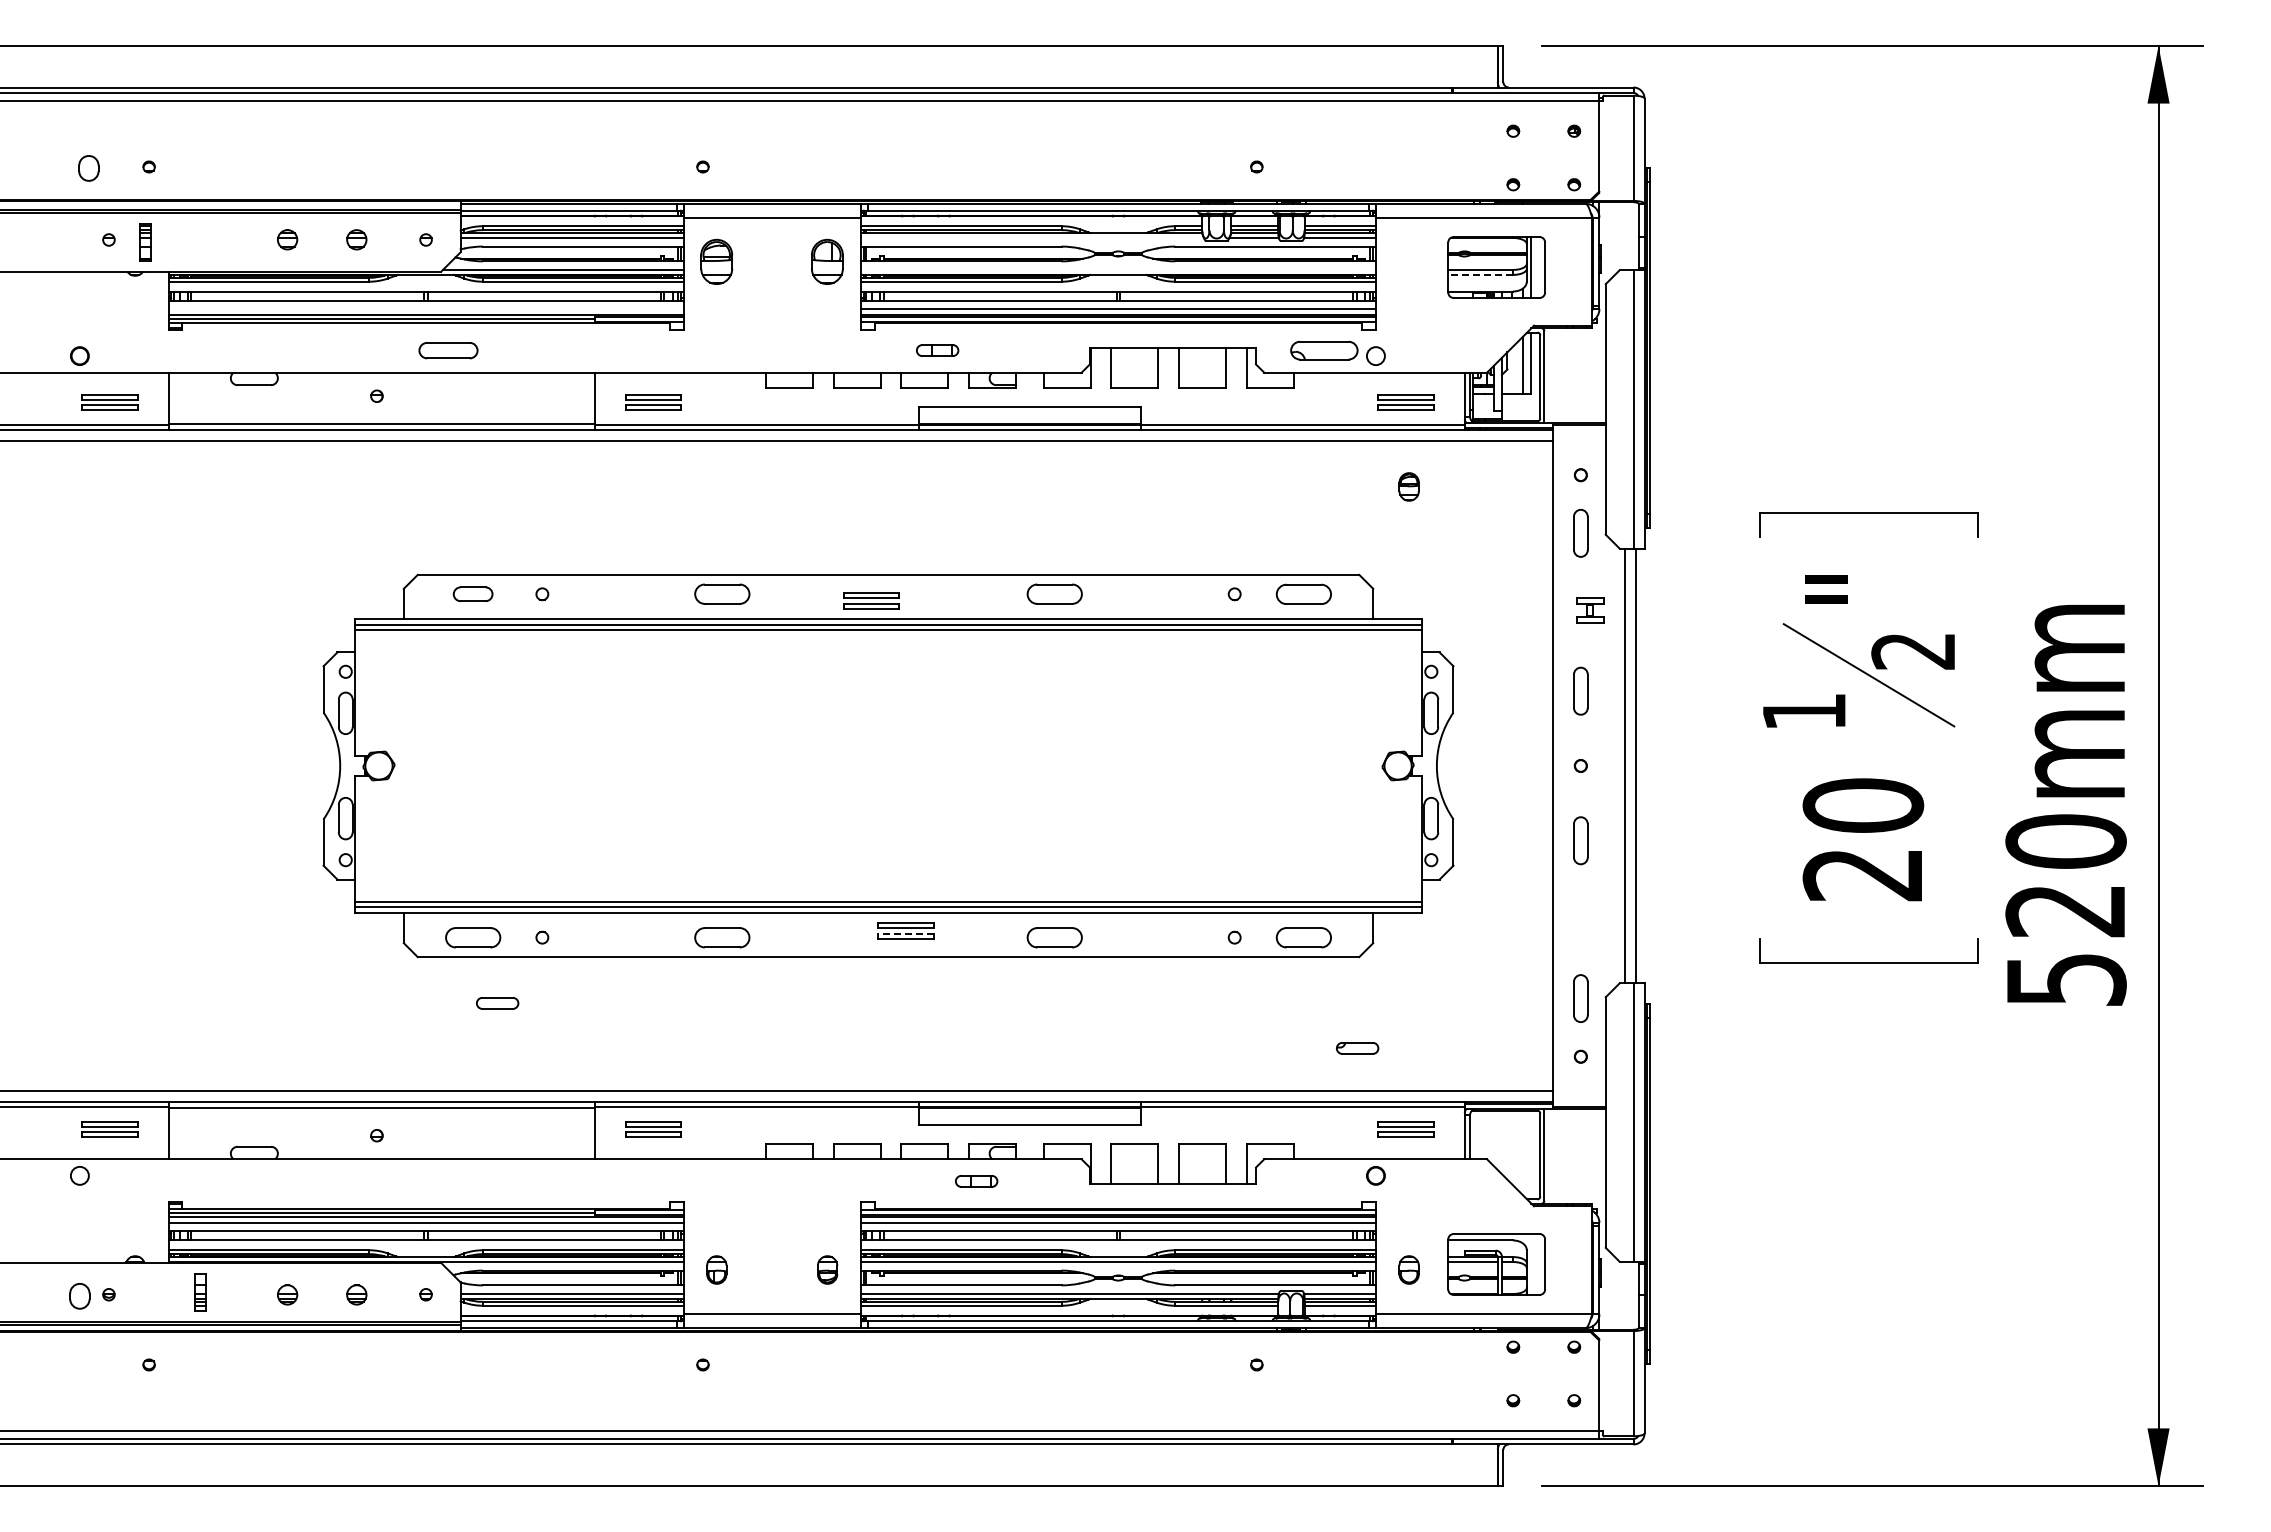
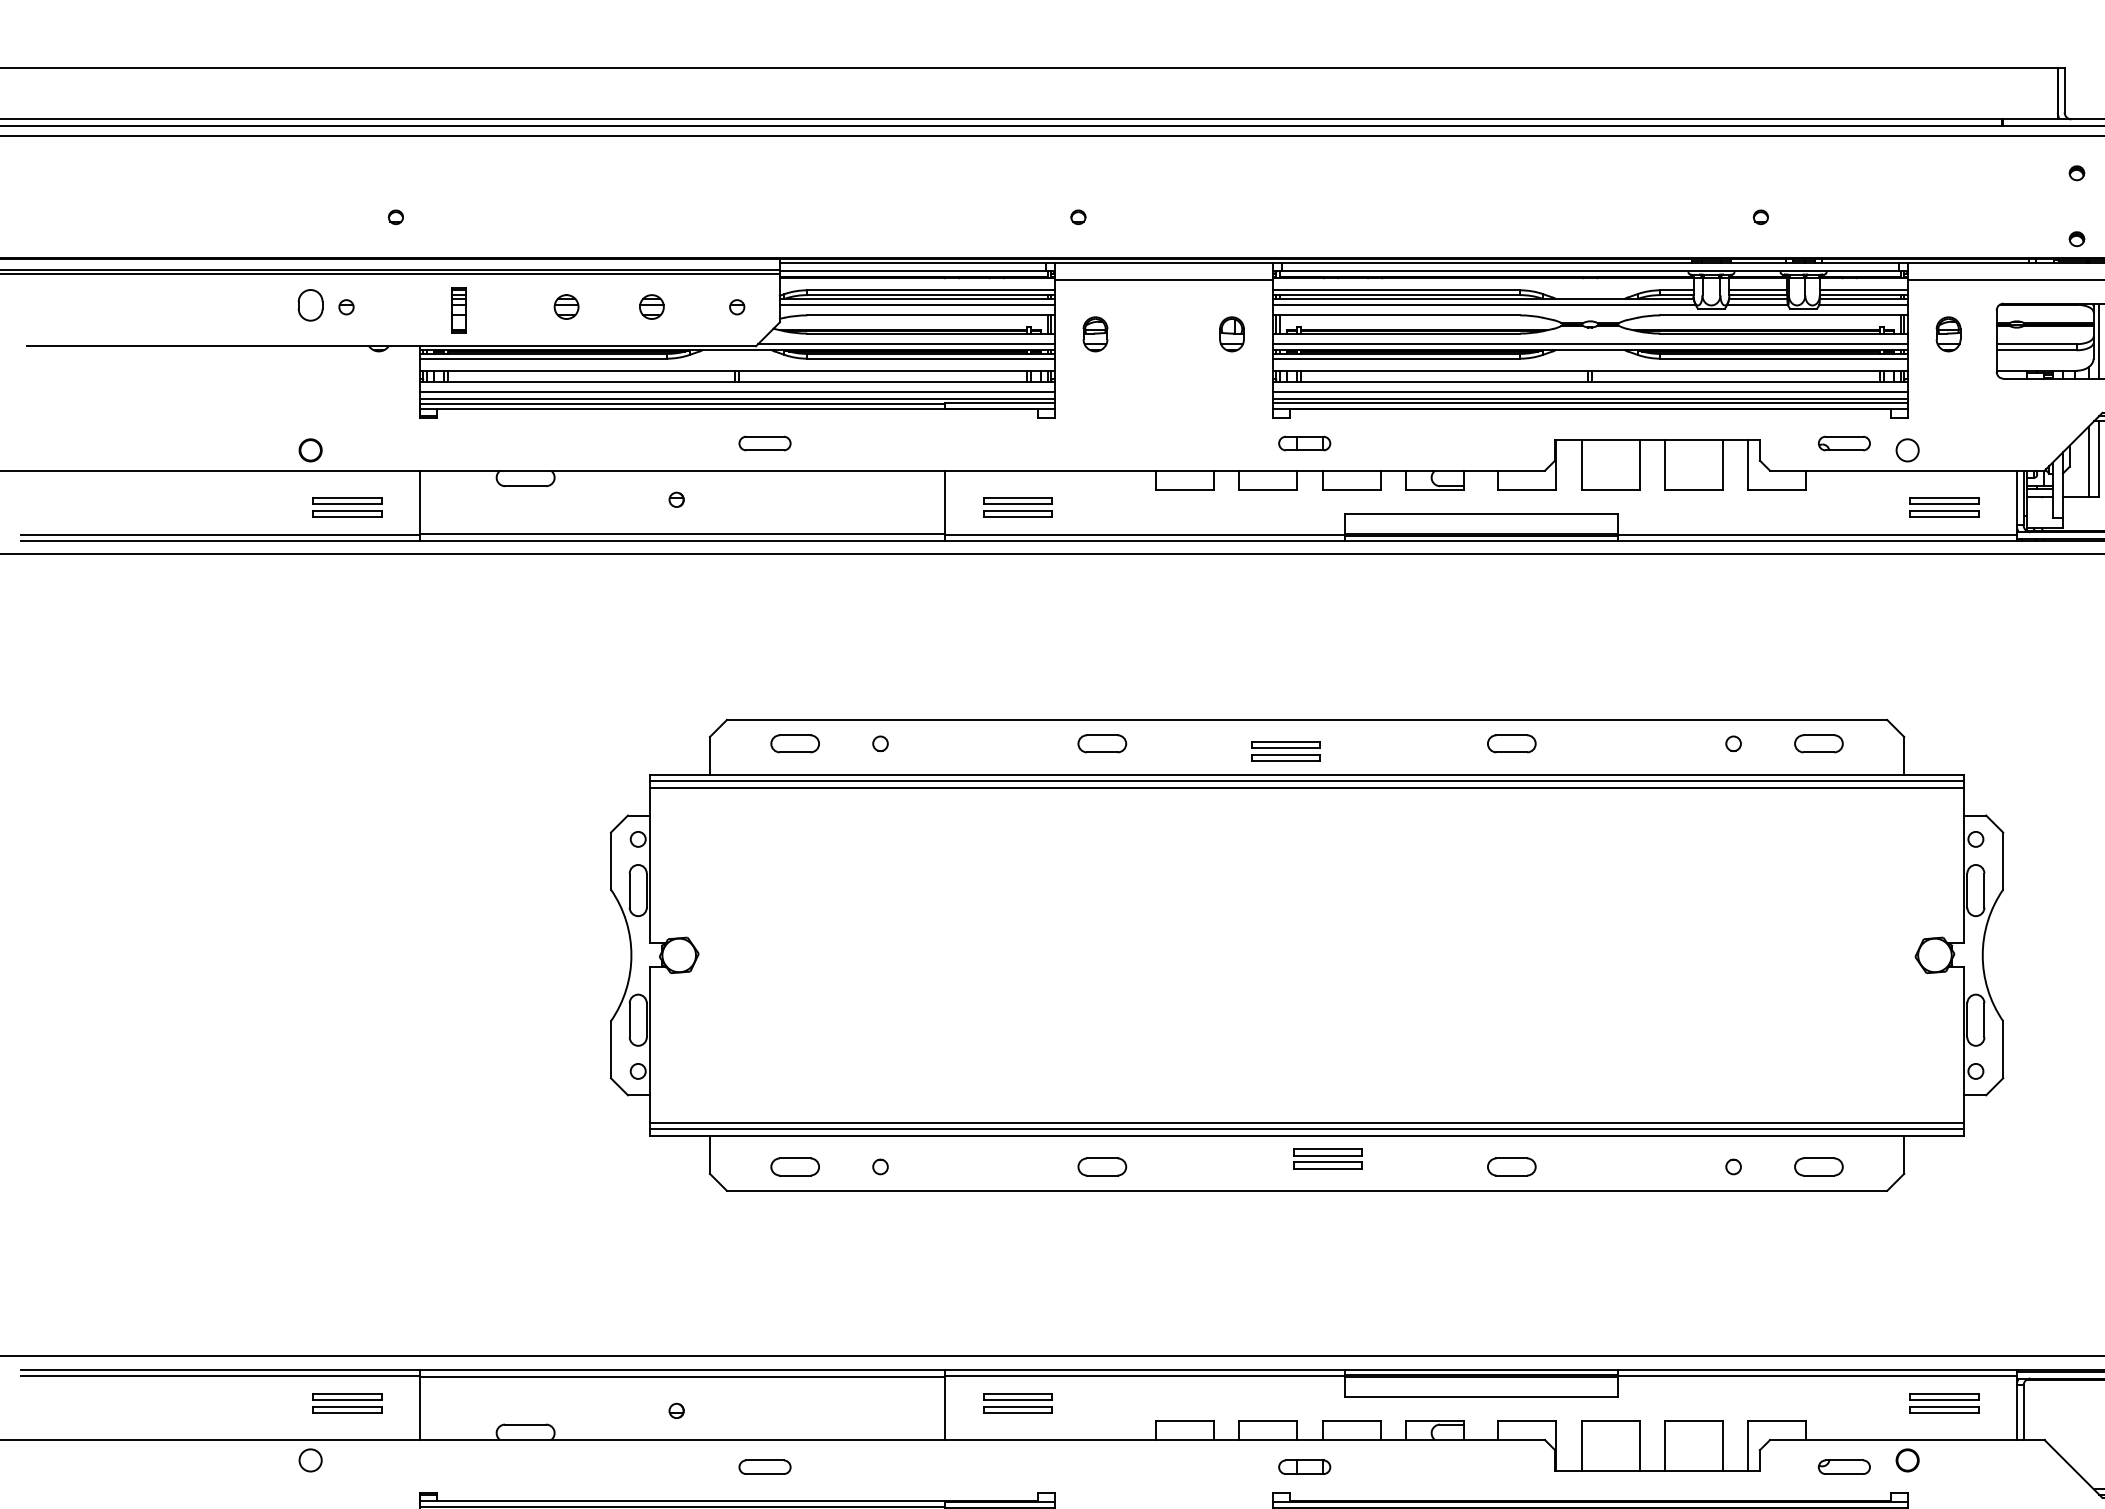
part: (88, 168) -> (310, 305), moved
line: (1031, 237) -> (1483, 304), added
part: (145, 242) -> (459, 310), moved
part: (716, 261) -> (1095, 333), size x0.62
part: (827, 261) -> (1231, 333), size x0.62
line: (1117, 269) -> (1589, 343), added
line: (1480, 274) -> (2036, 349), dashed -> solid
line: (425, 309) -> (736, 392), added
part: (448, 350) -> (764, 443), size x0.71
part: (937, 350) -> (1304, 443), moved
part: (1324, 350) -> (1844, 443), size x0.62
part: (1408, 486) -> (1947, 333), moved
part: (1303, 593) -> (1818, 742), size x0.71
part: (722, 594) -> (1102, 744), size x0.71
part: (1054, 594) -> (1511, 744), size x0.71
line: (905, 933) -> (1327, 1161), dashed -> solid
part: (472, 937) -> (794, 1166), size x0.71
part: (722, 937) -> (1102, 1166), size x0.71
part: (1054, 937) -> (1511, 1166), size x0.71
part: (1303, 937) -> (1818, 1166), size x0.71
part: (497, 1003) -> (764, 1467), moved
part: (1357, 1048) -> (1844, 1467), moved
part: (976, 1181) -> (1304, 1467), moved

